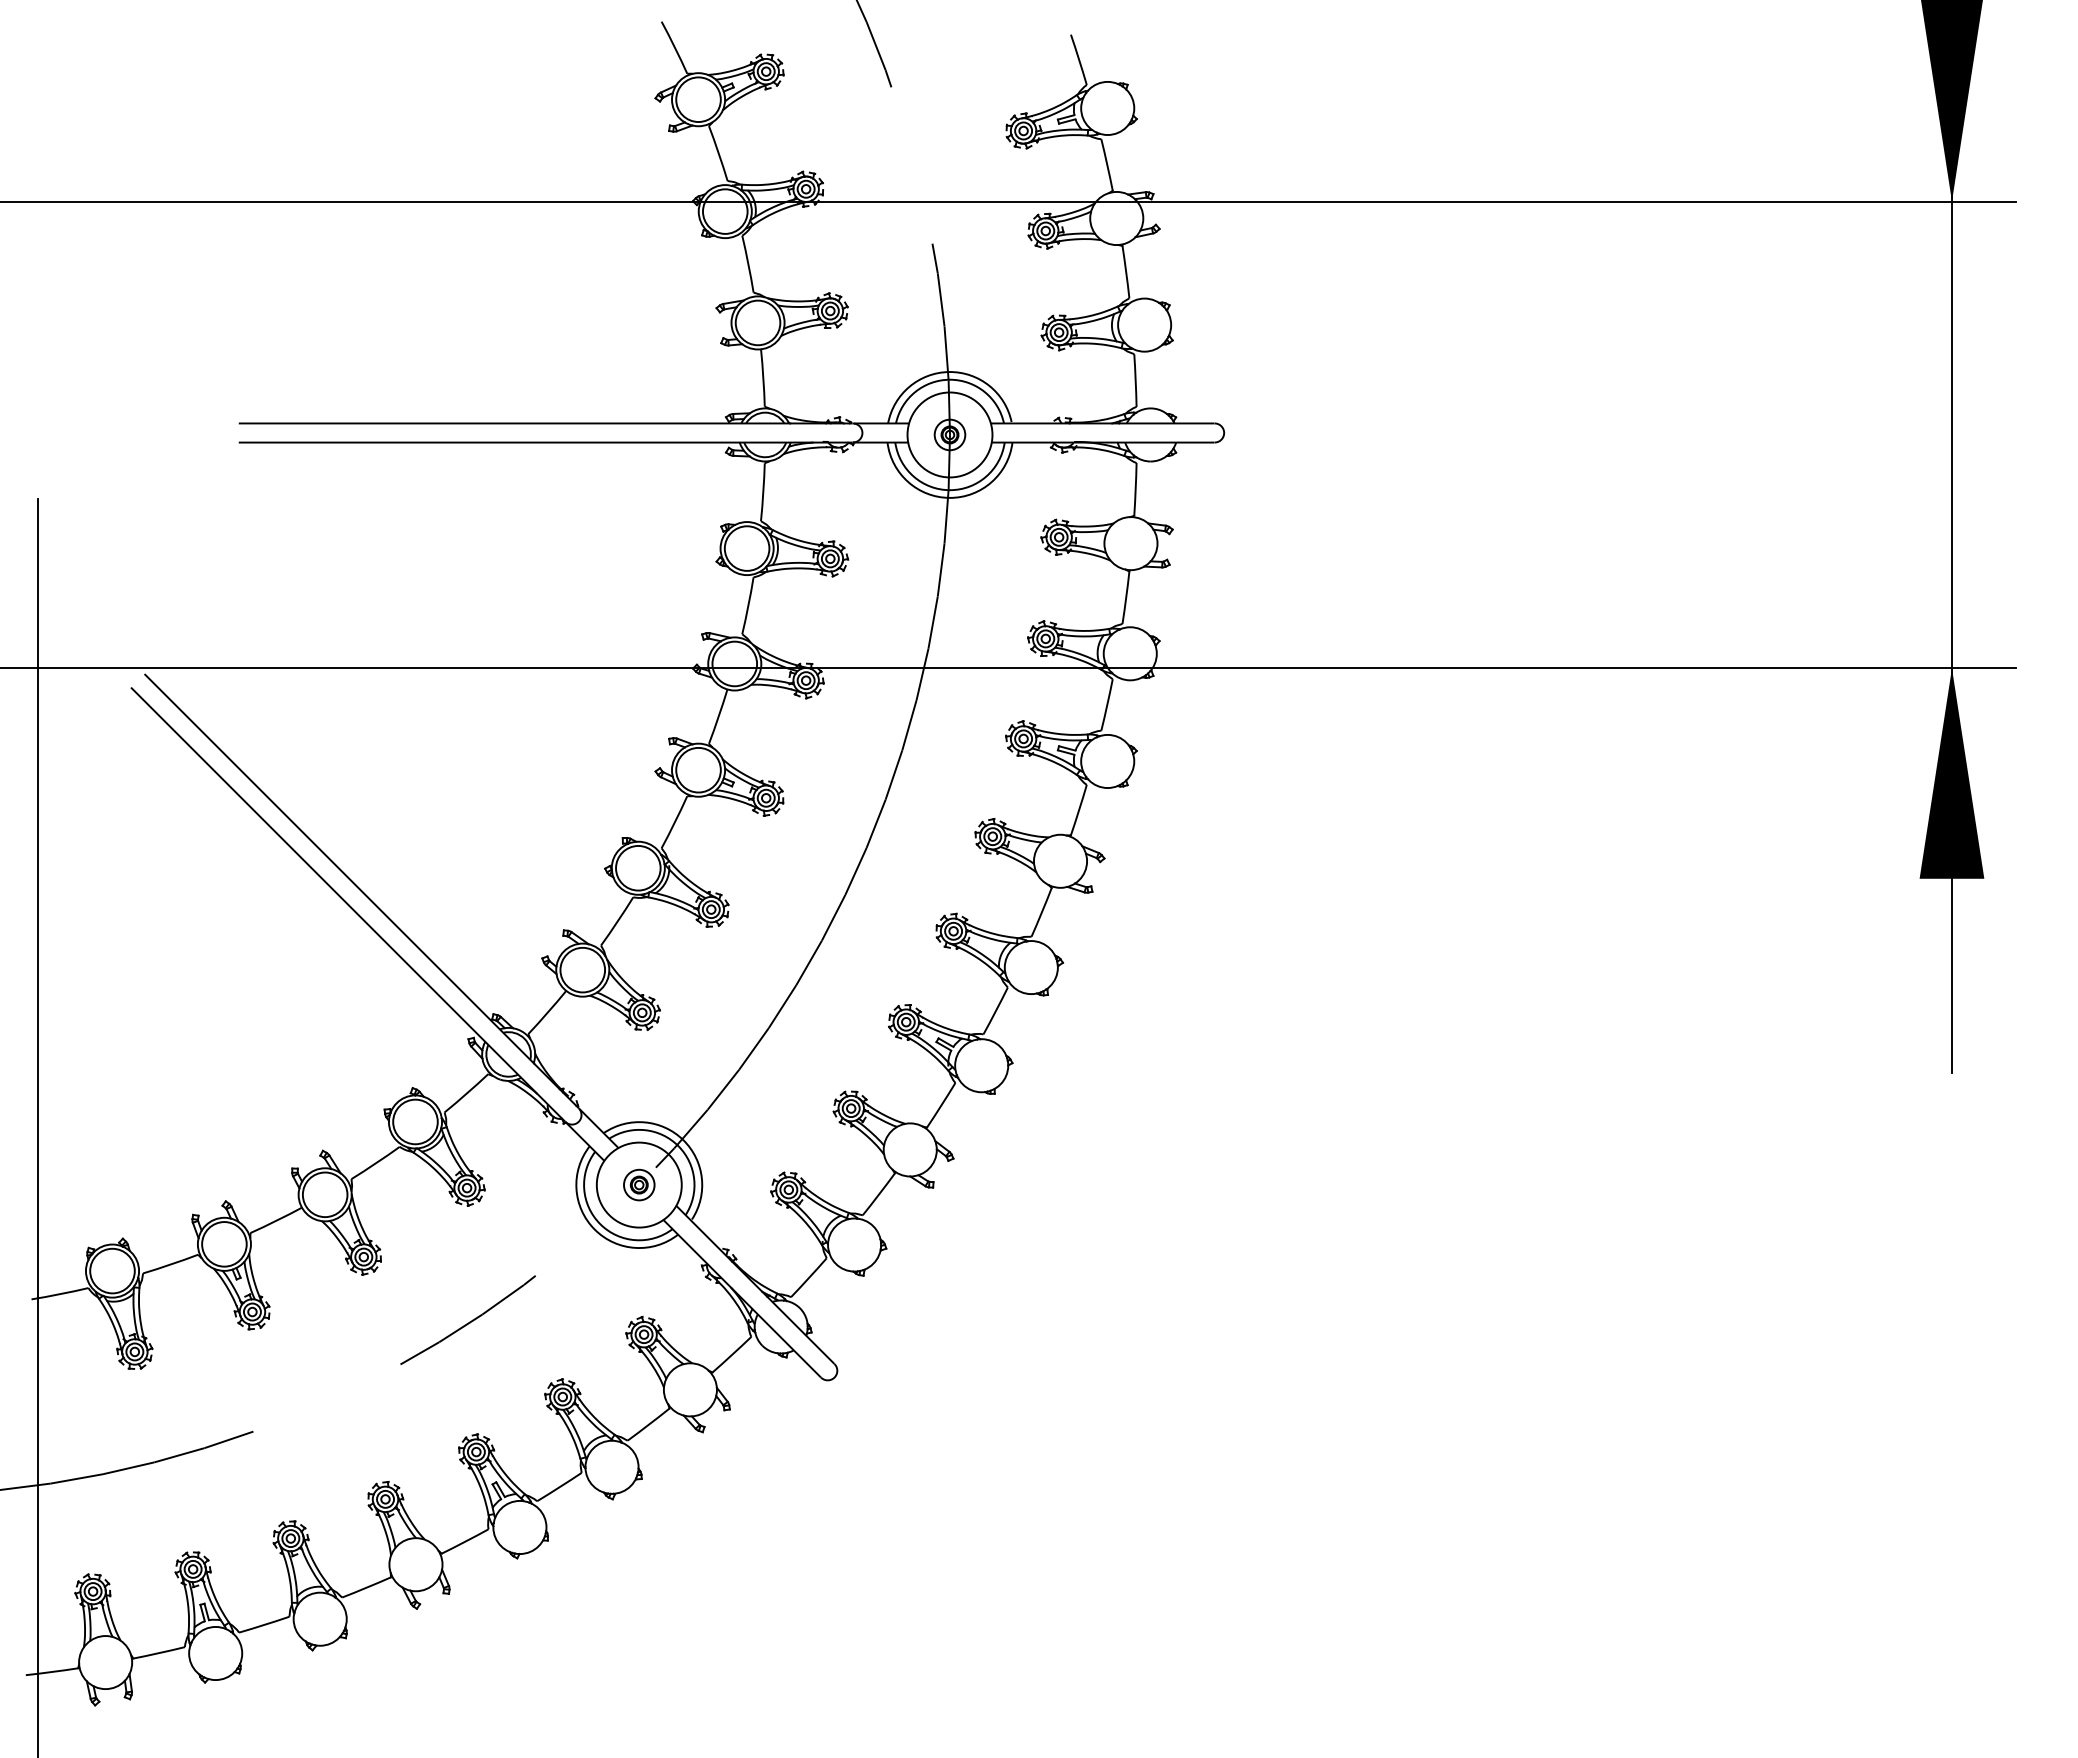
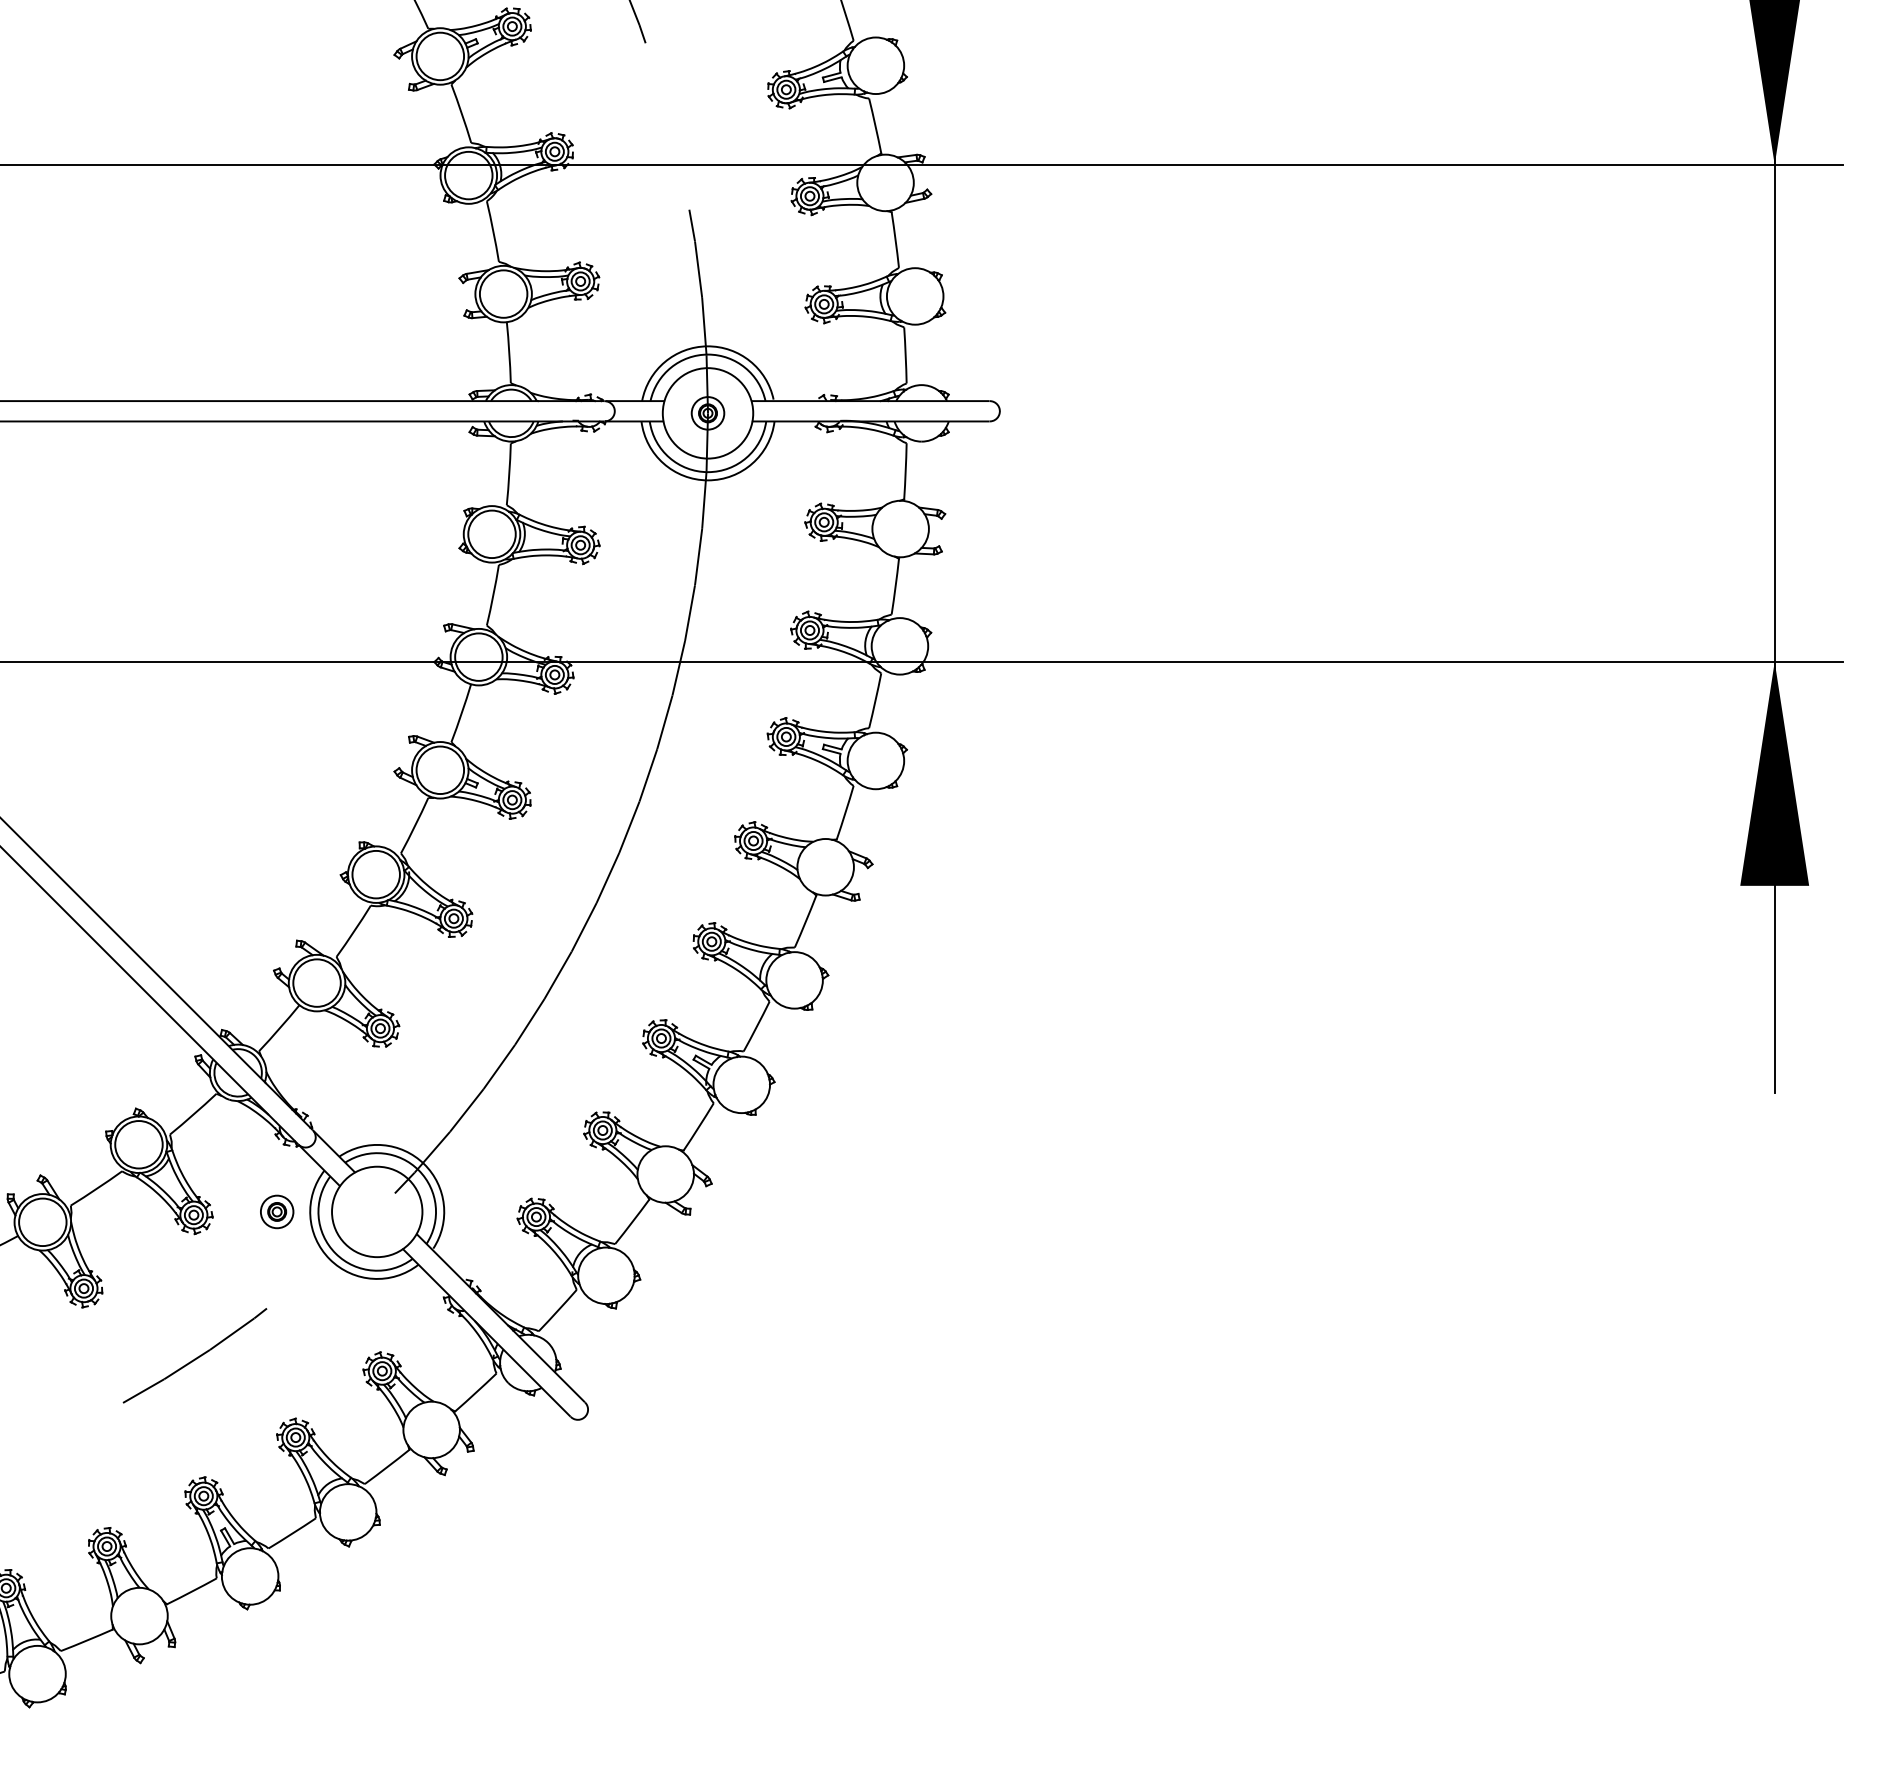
part: (639, 1184) -> (277, 1211), moved

